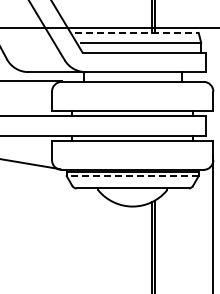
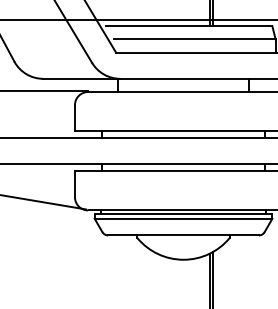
line: (136, 32) -> (188, 25), dashed -> solid
line: (132, 176) -> (183, 219), dashed -> solid

